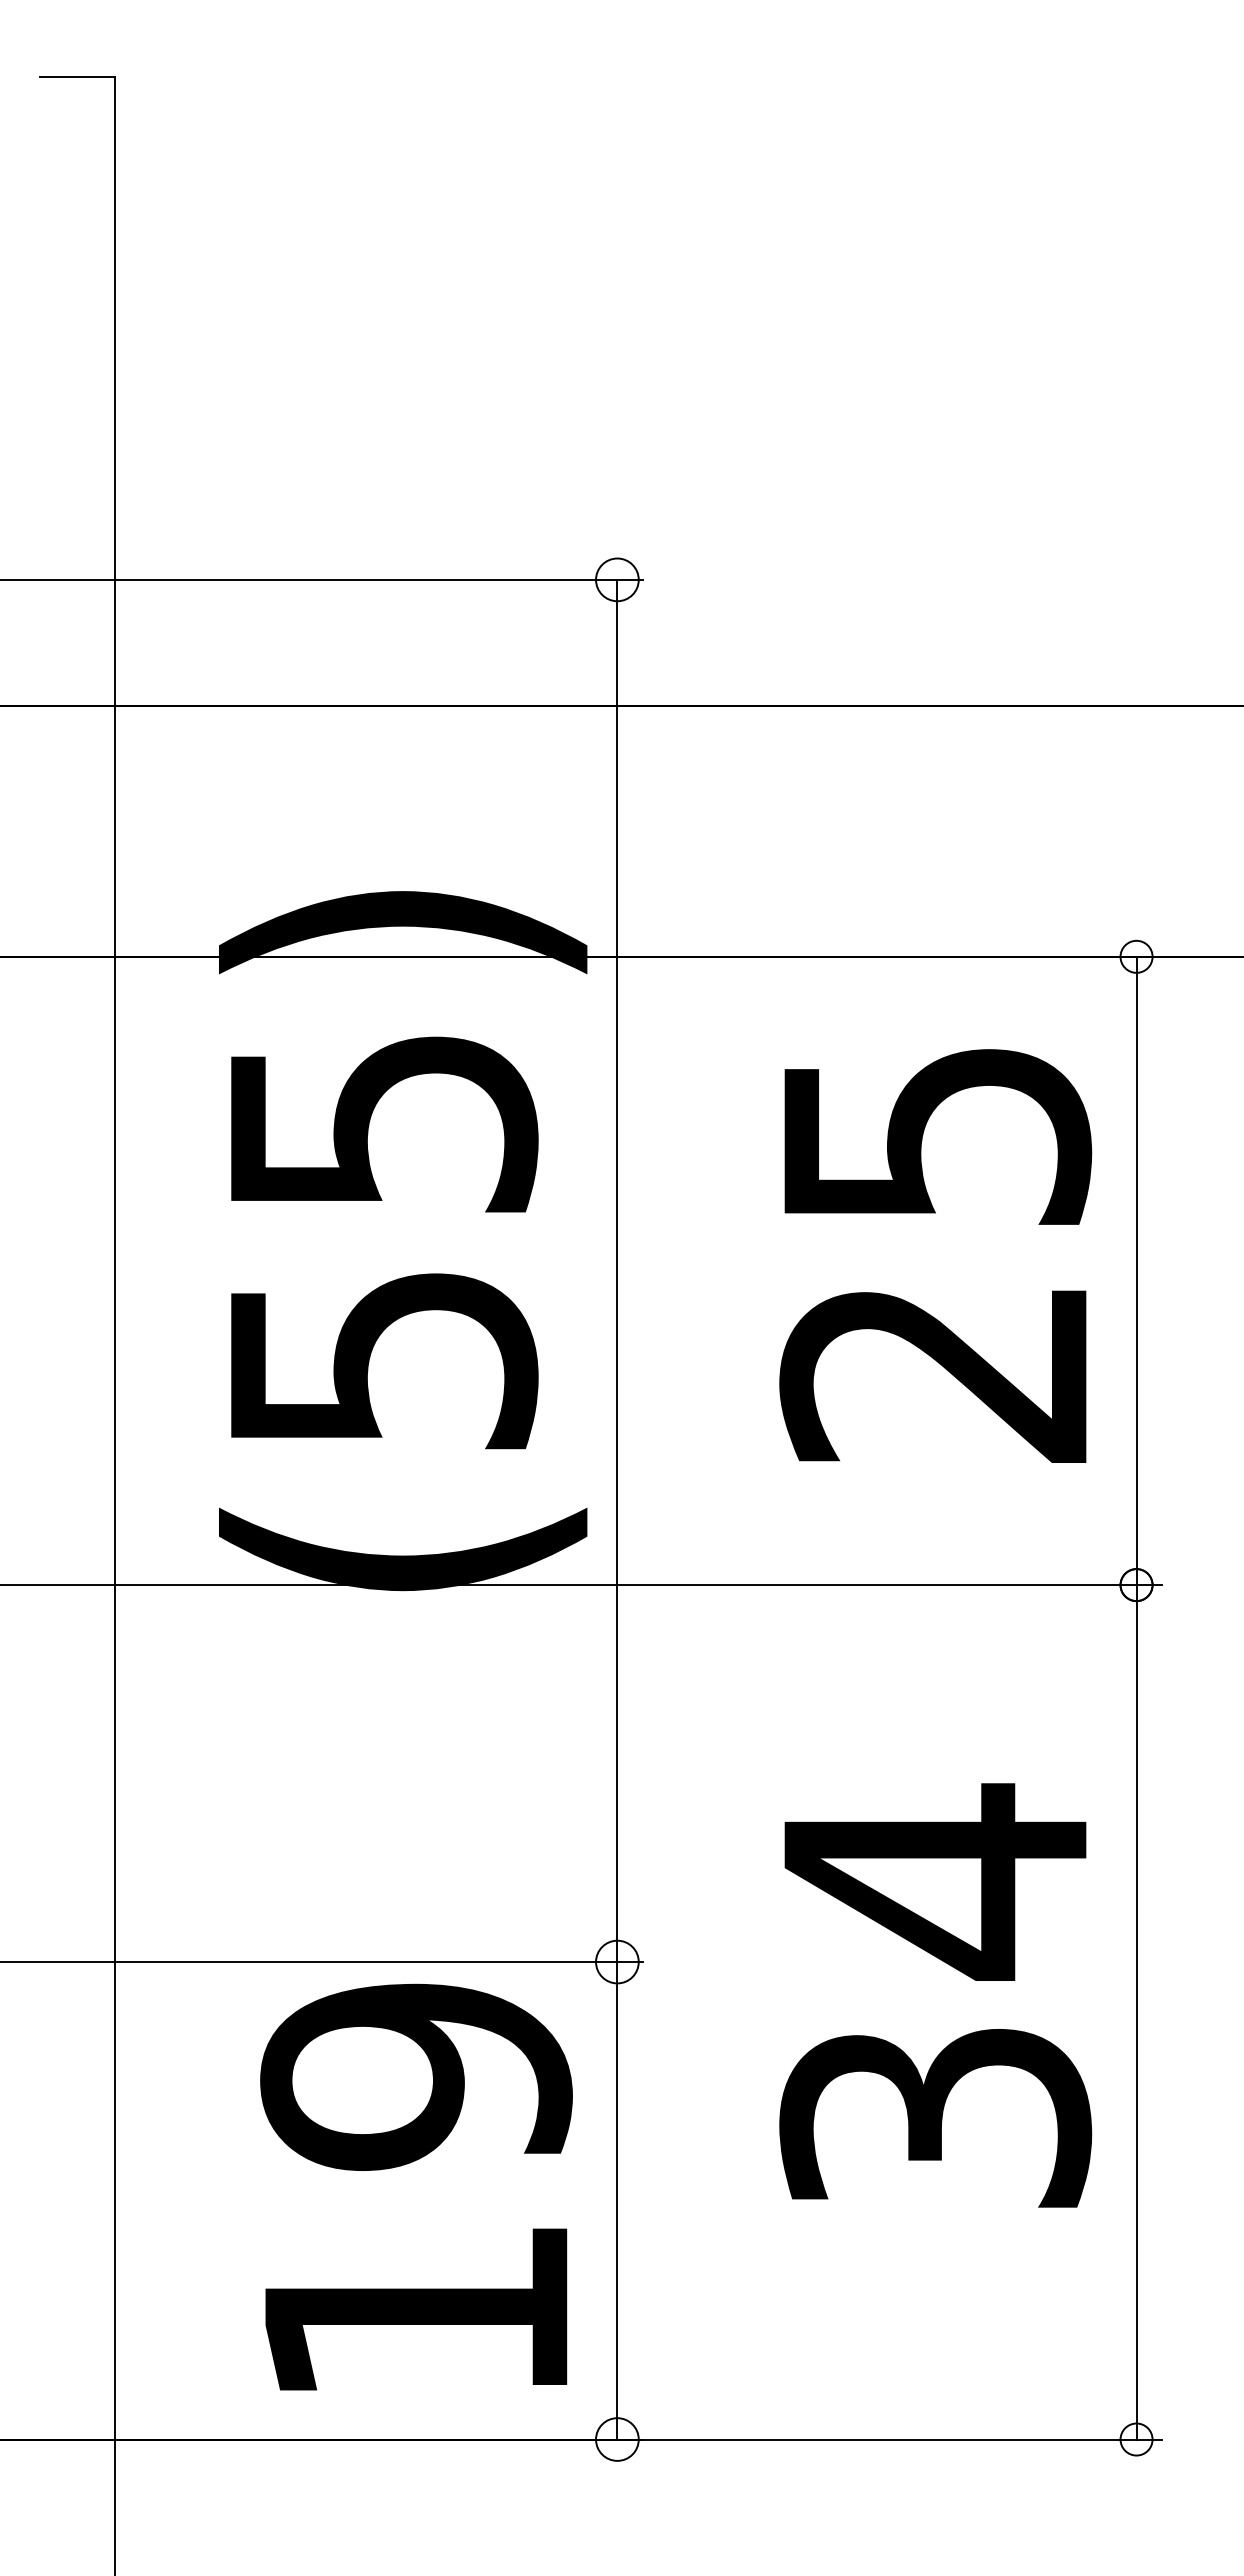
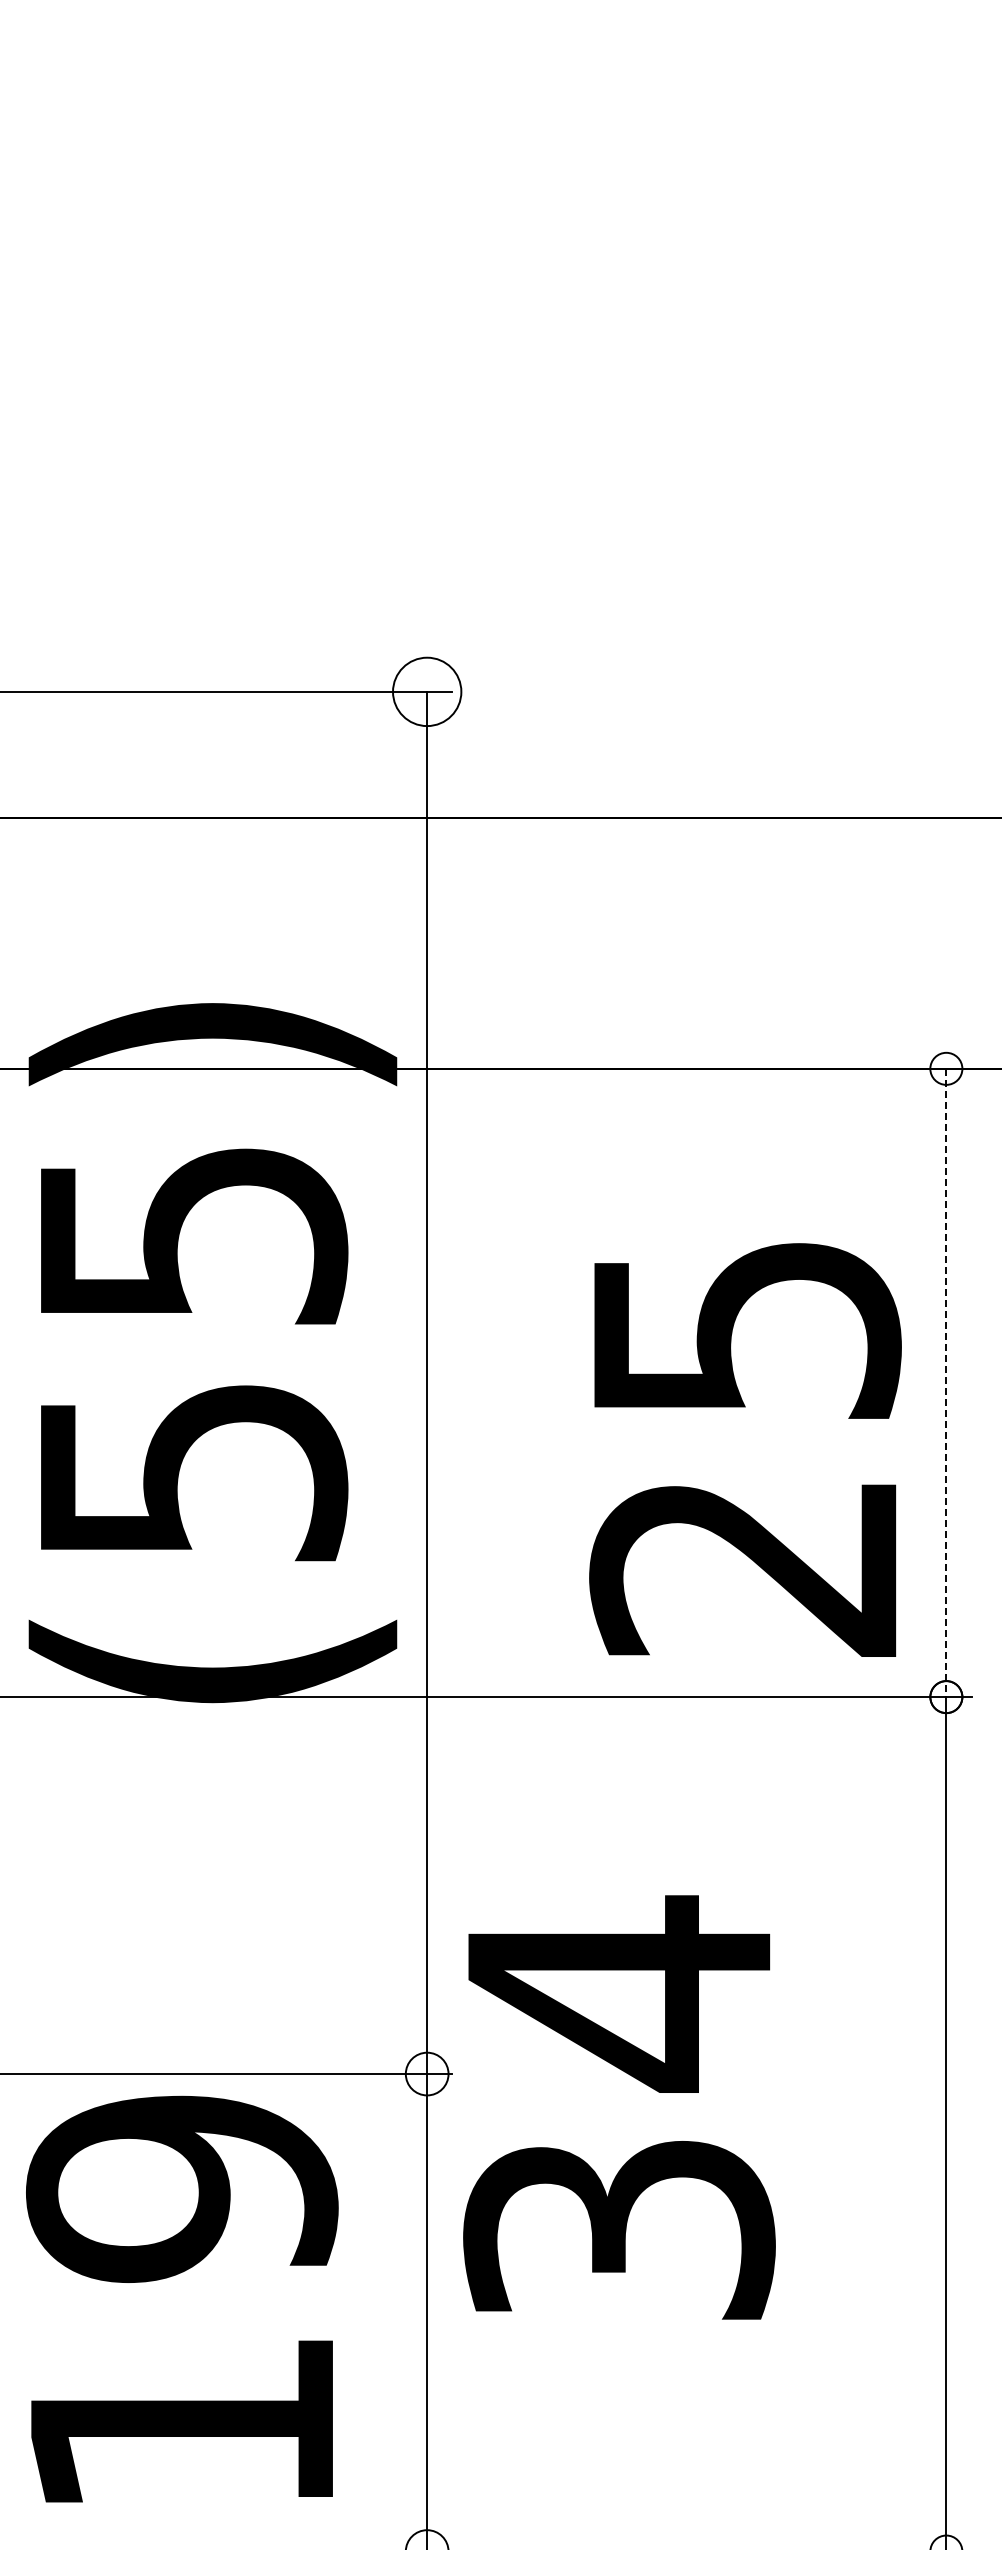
circle: (617, 579) -> (427, 691), size x1.6
text: (935, 1255) -> (745, 1449), moved
line: (1136, 1271) -> (946, 1383), solid -> dashed
text: (935, 1995) -> (619, 2107), moved
text: (416, 2186) -> (182, 2298), moved

